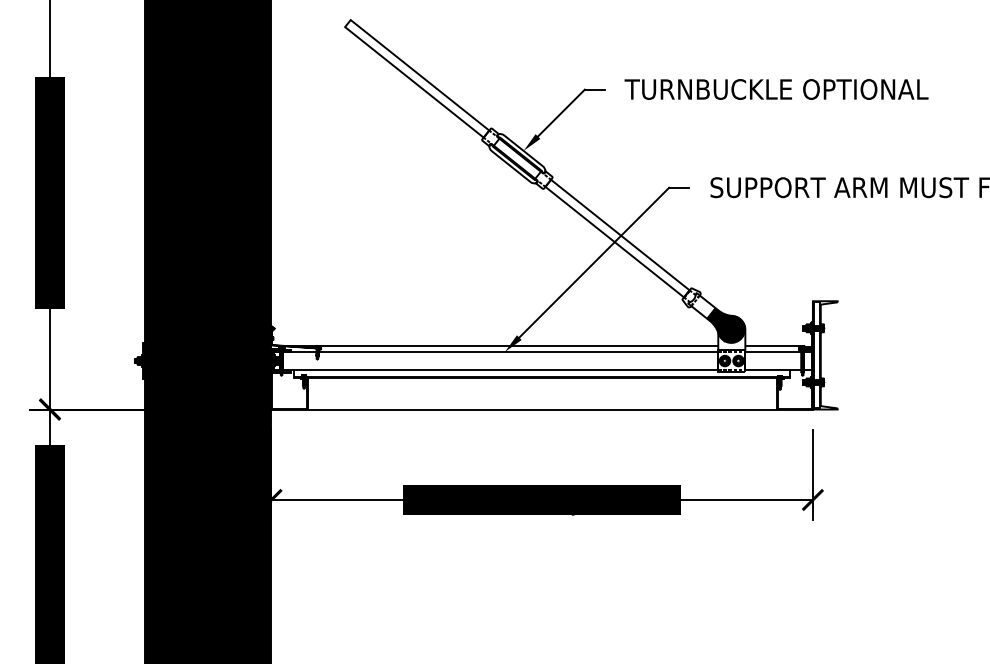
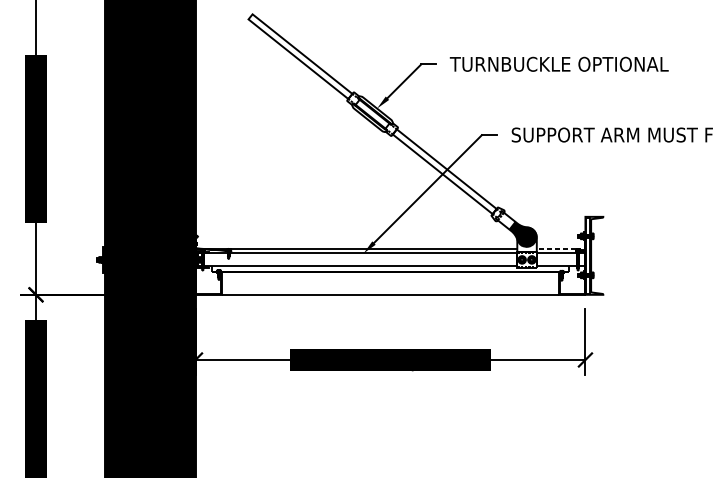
line: (771, 346) -> (555, 249), solid -> dashed

